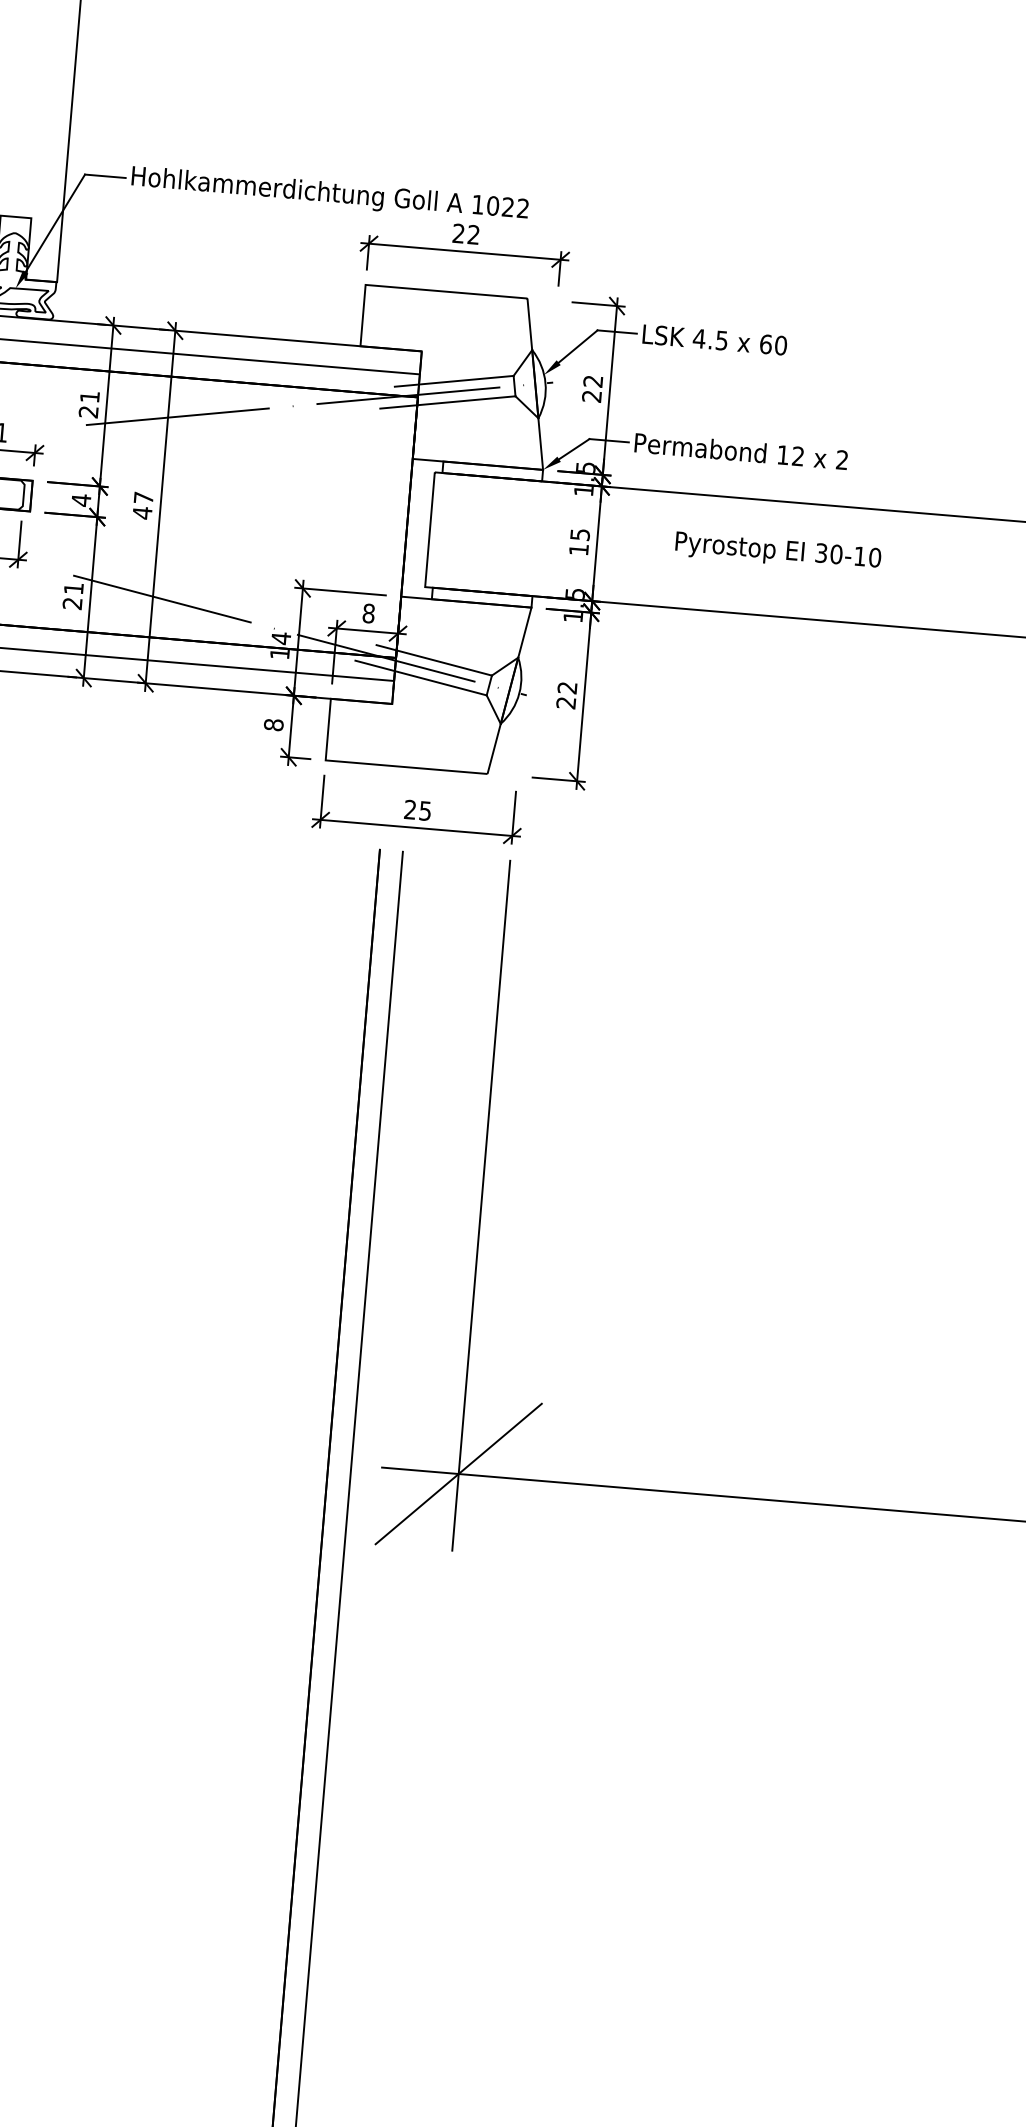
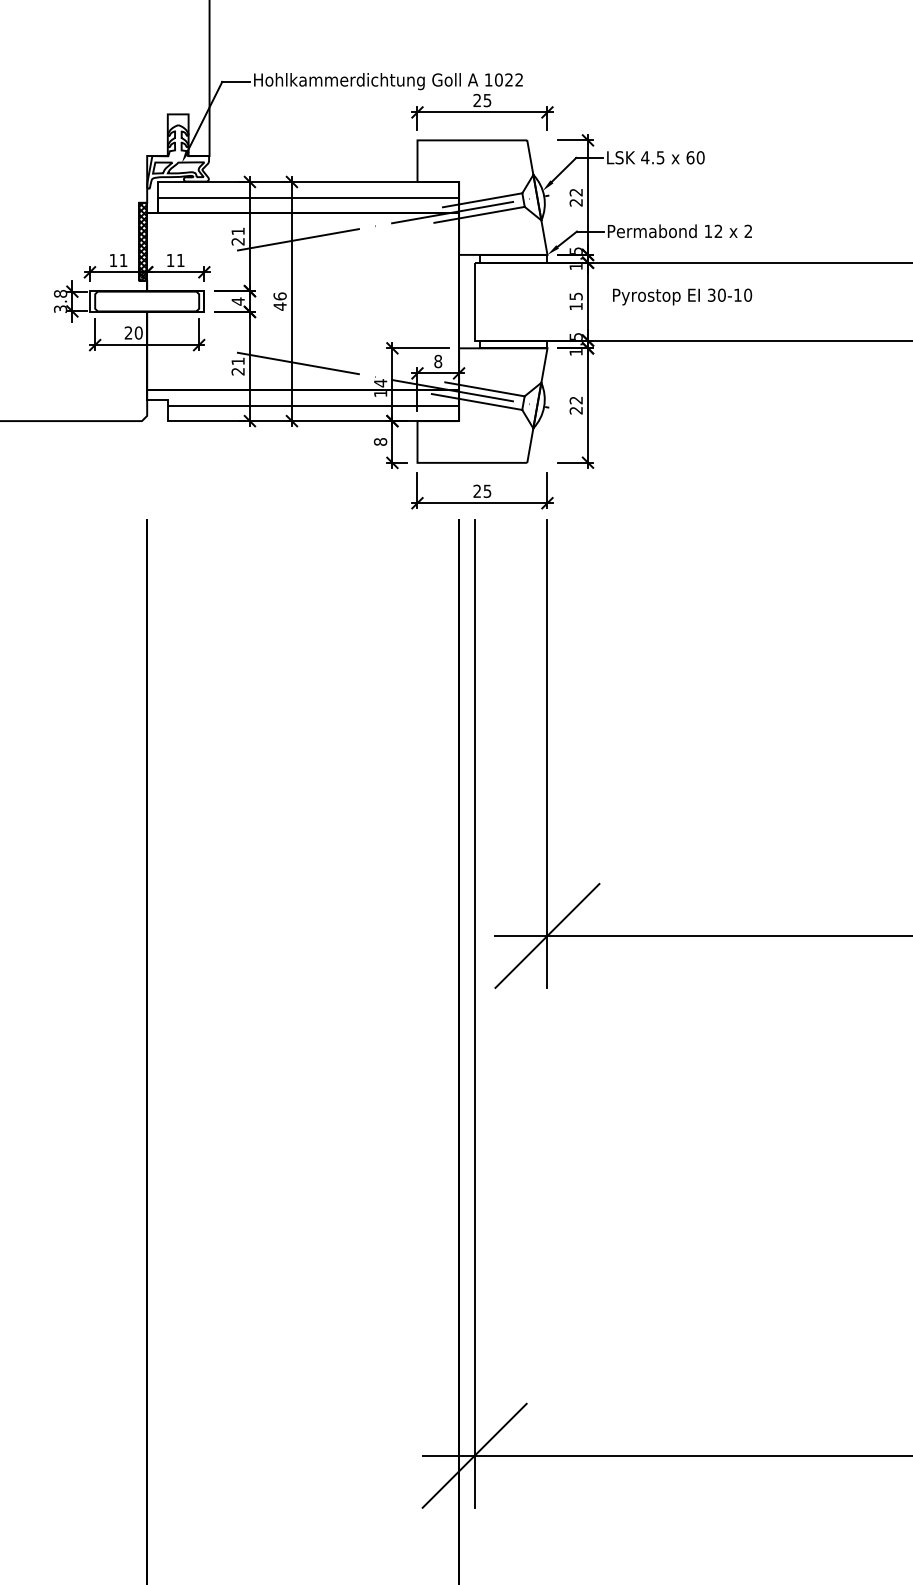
text: (473, 234) -> (487, 100), 22 -> 25
text: (142, 498) -> (279, 296), 47 -> 46
text: (778, 551) -> (682, 296), moved

